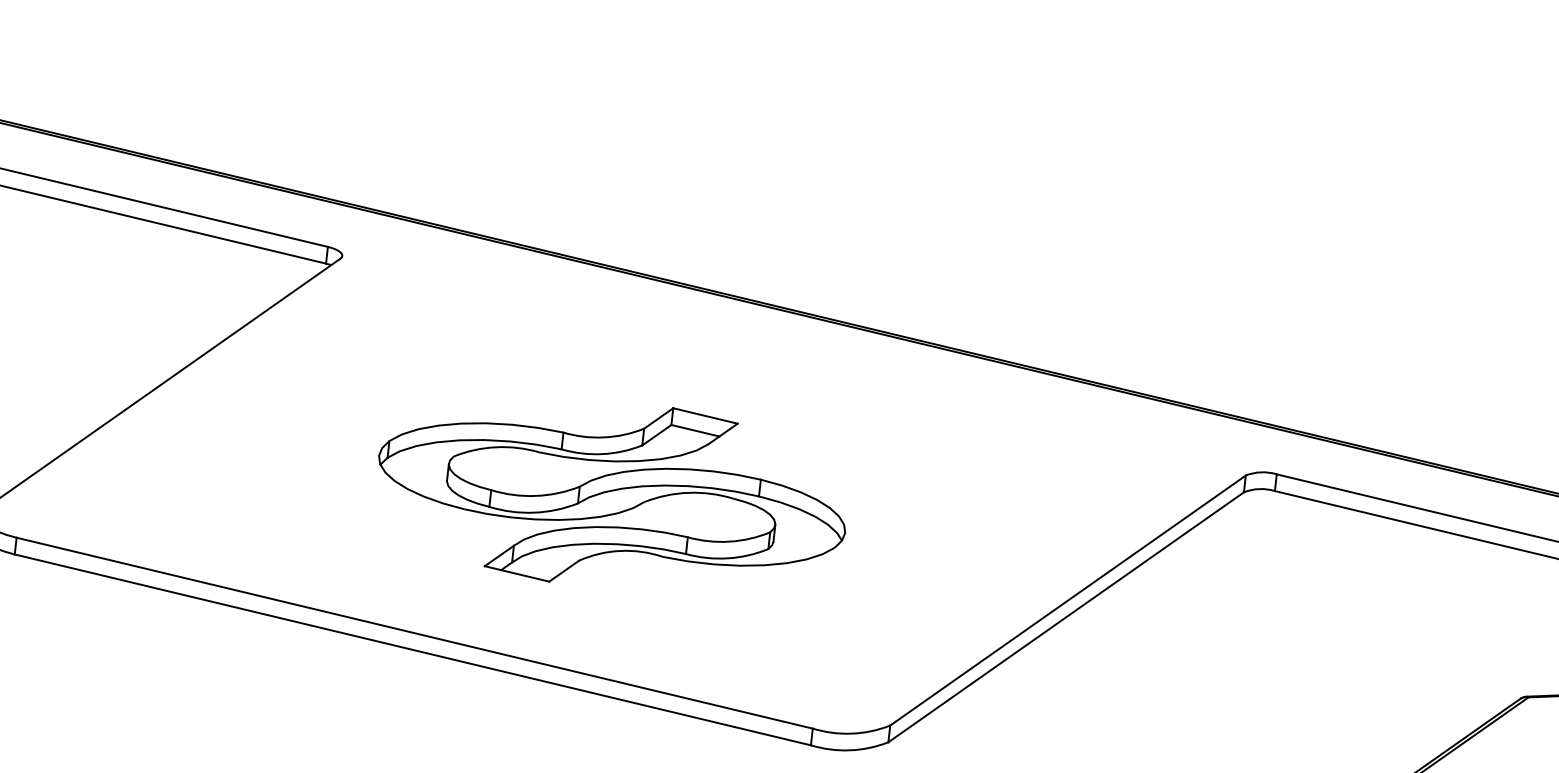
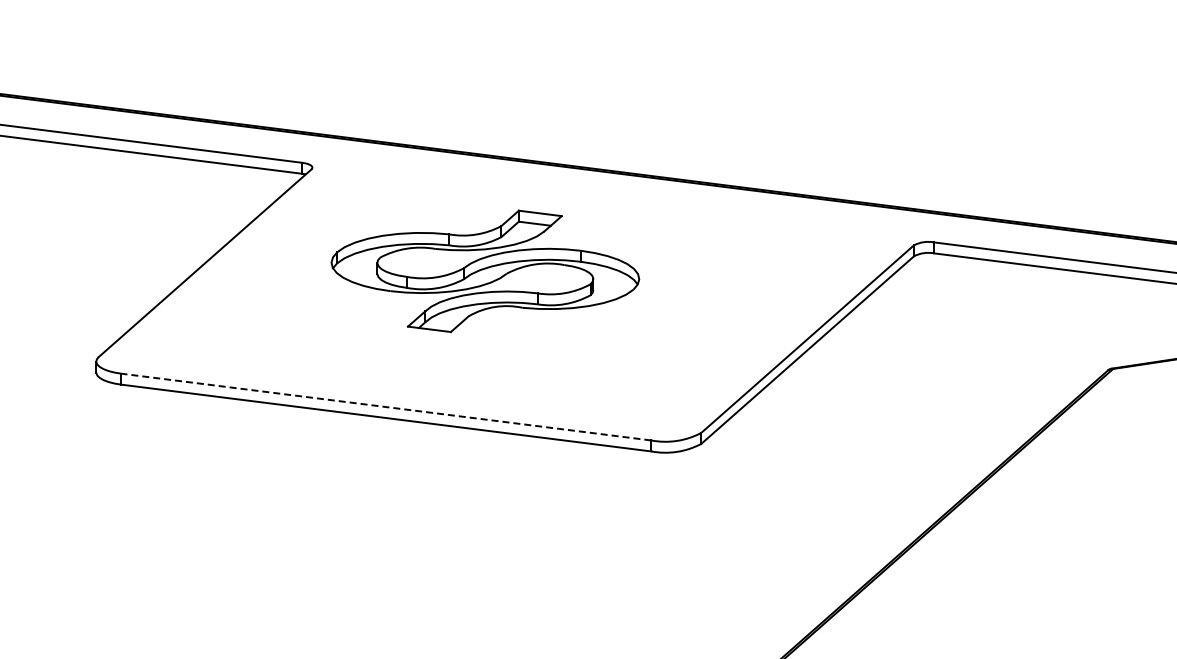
part: (612, 495) -> (485, 271), moved
line: (413, 633) -> (385, 407), solid -> dashed

